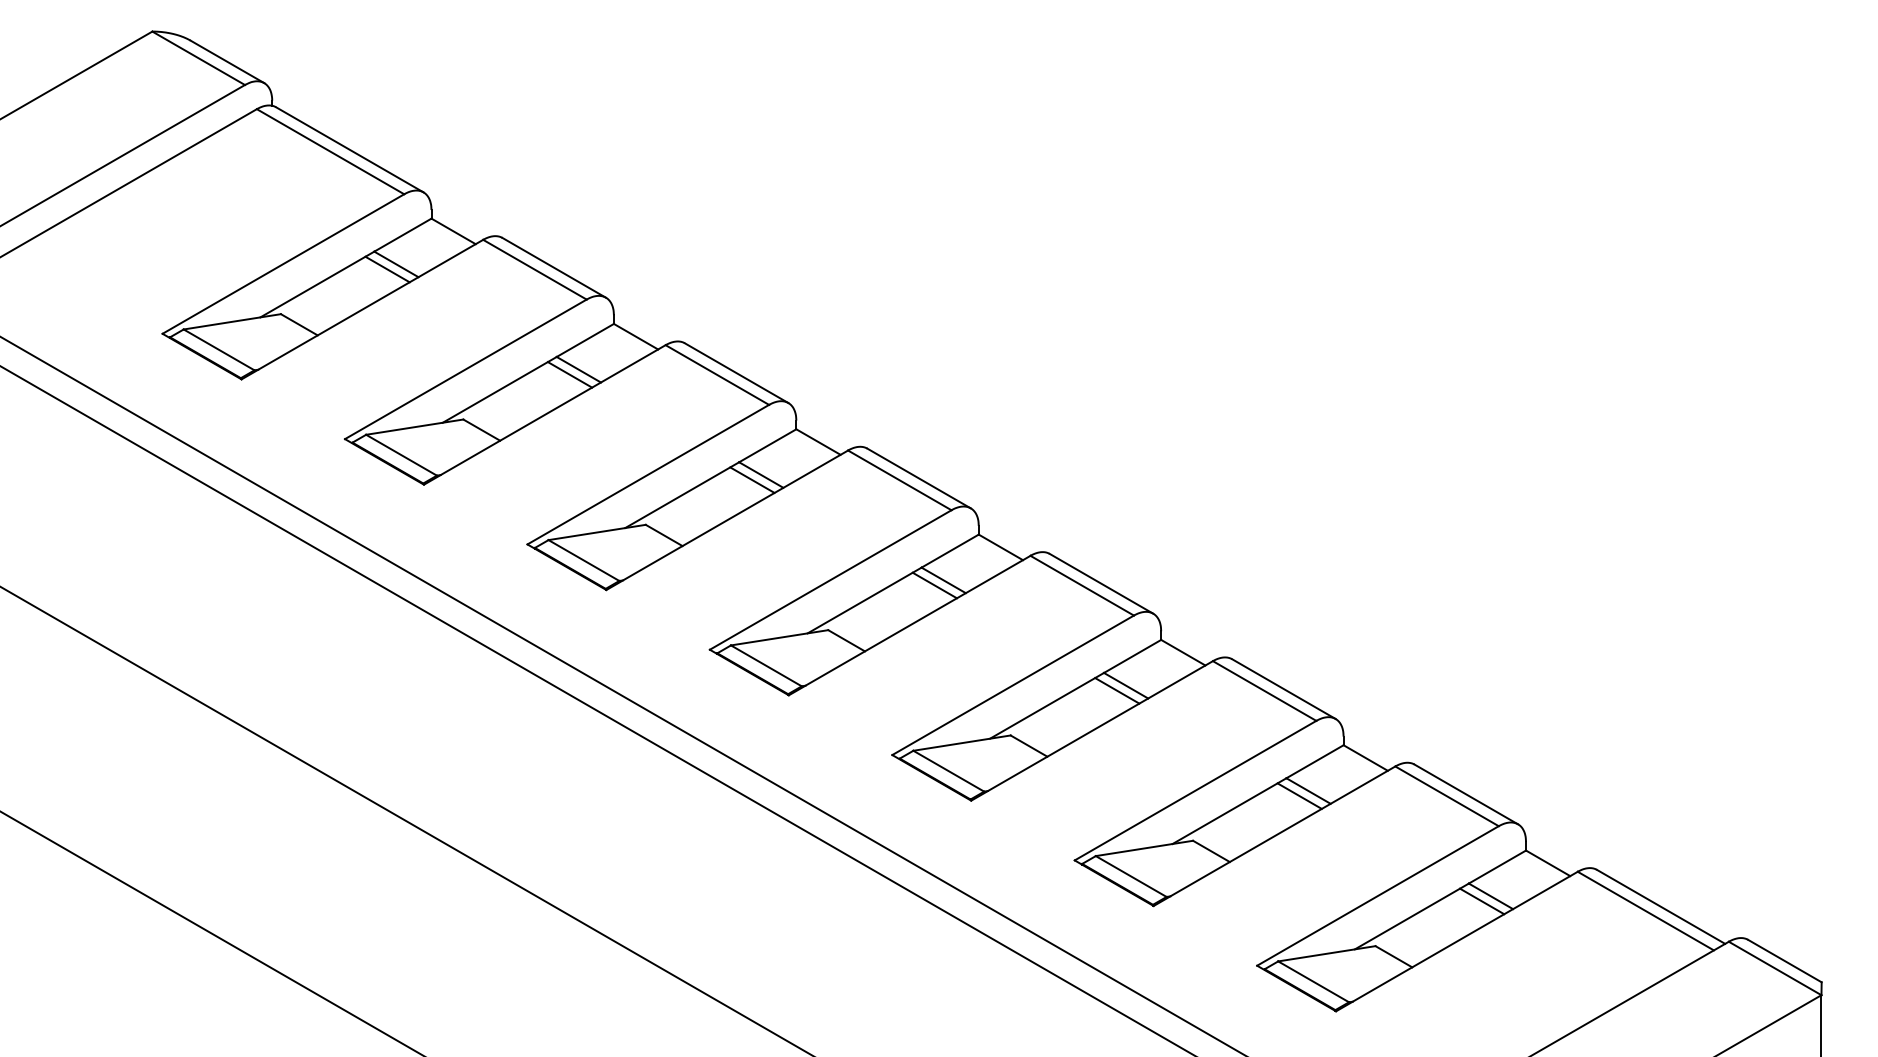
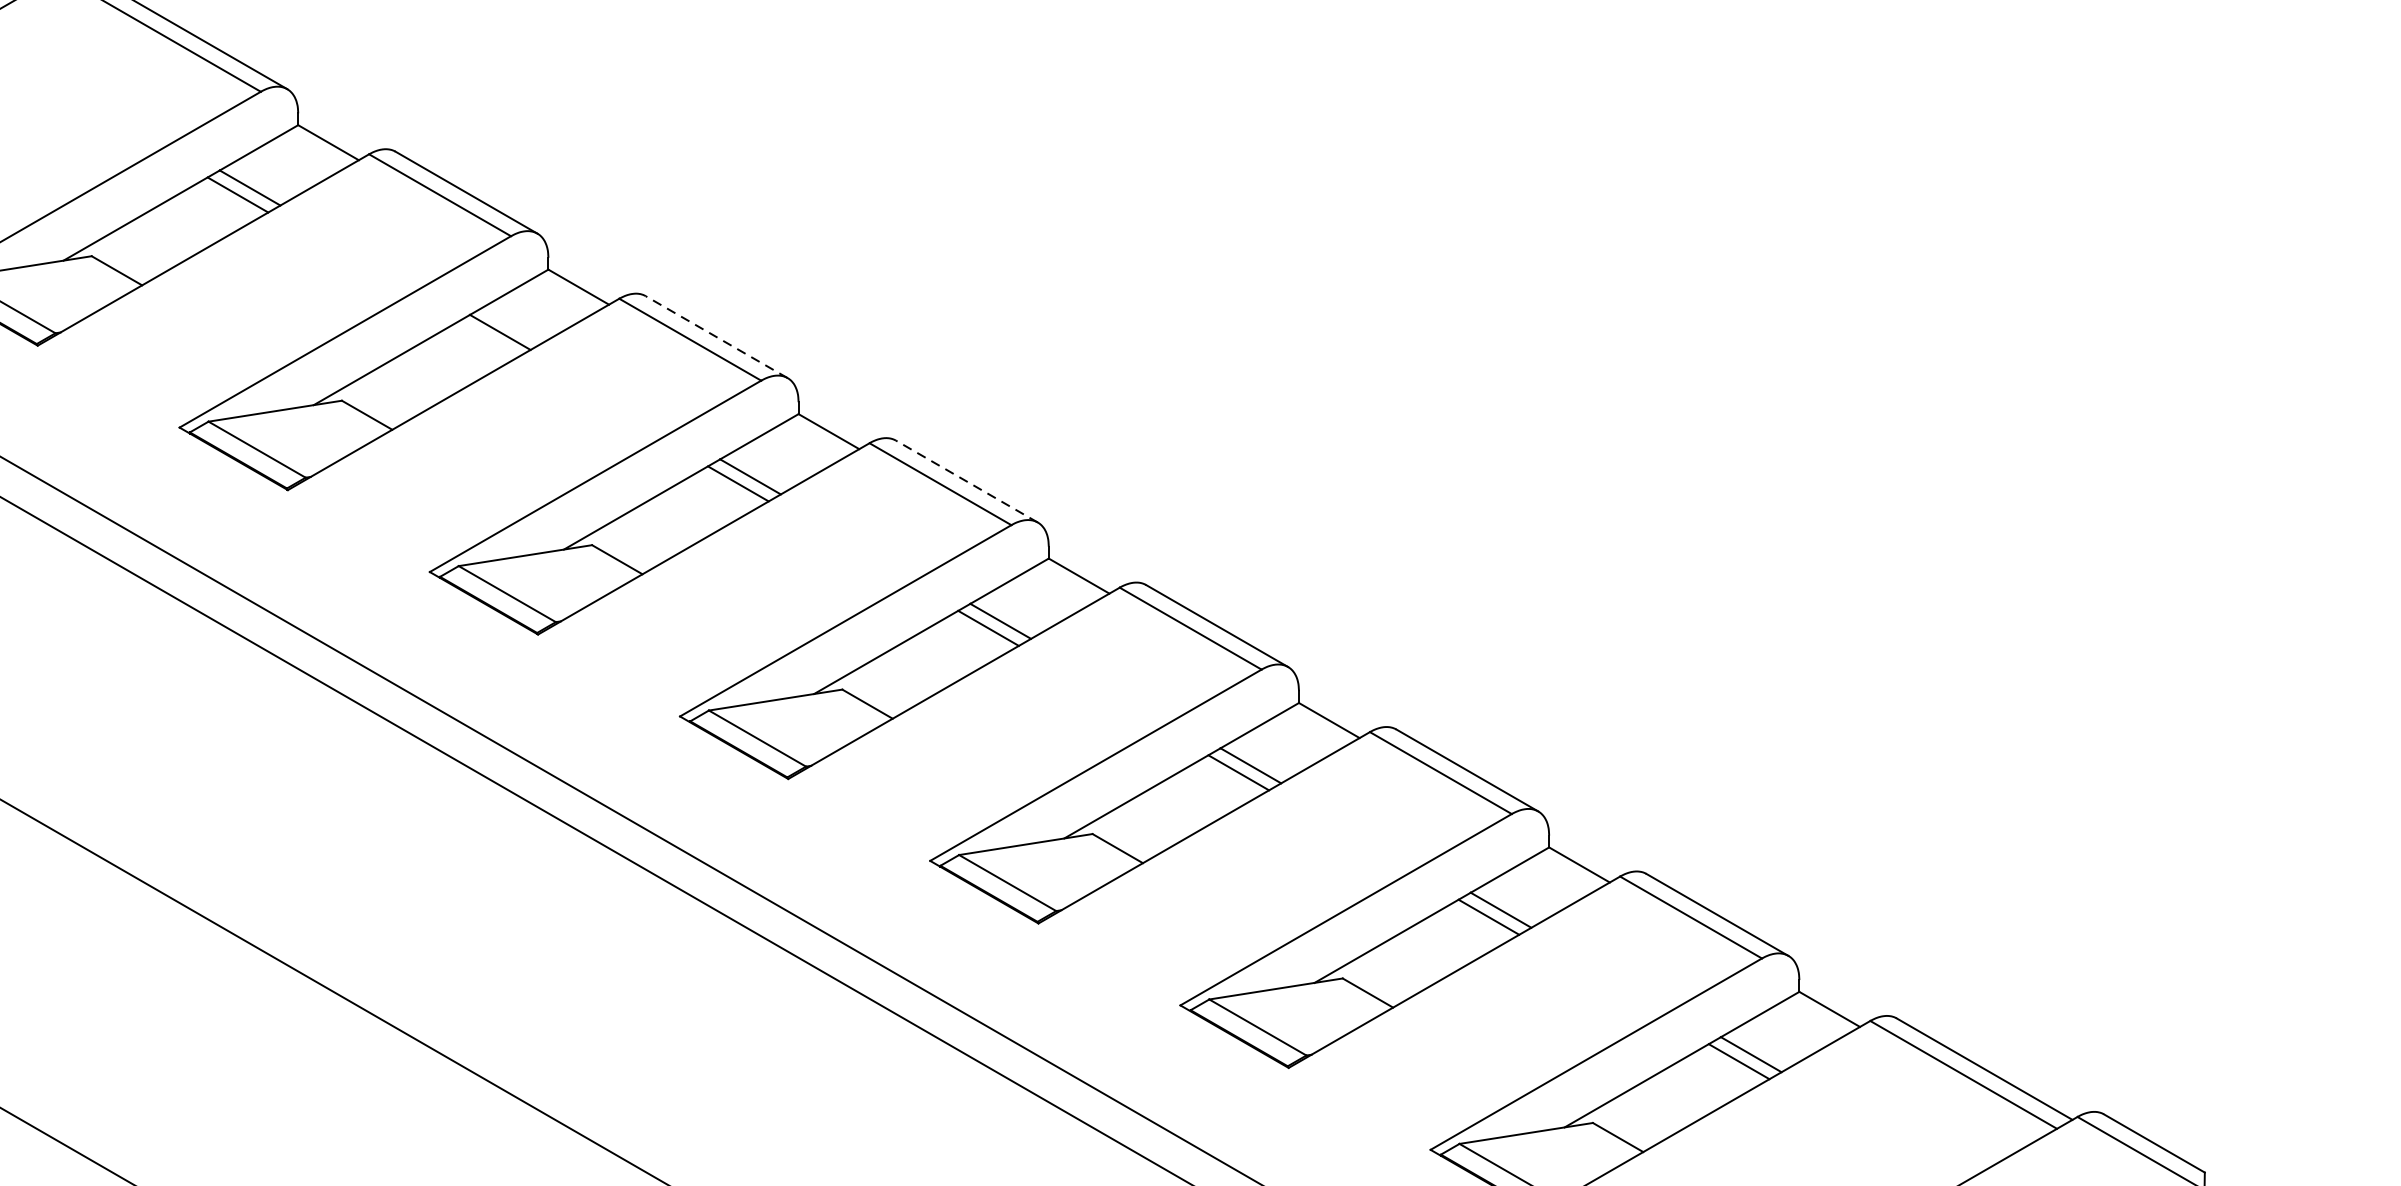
line: (736, 373) -> (716, 337), solid -> dashed
line: (569, 374) -> (487, 338), removed
line: (919, 478) -> (967, 481), solid -> dashed

